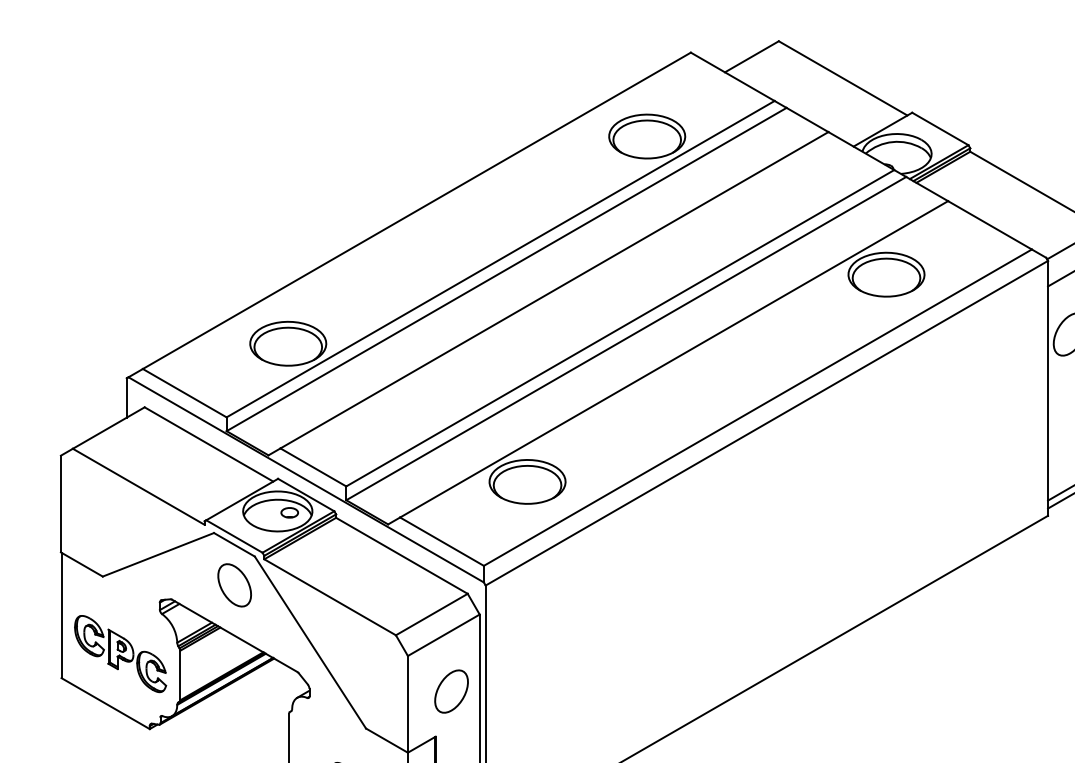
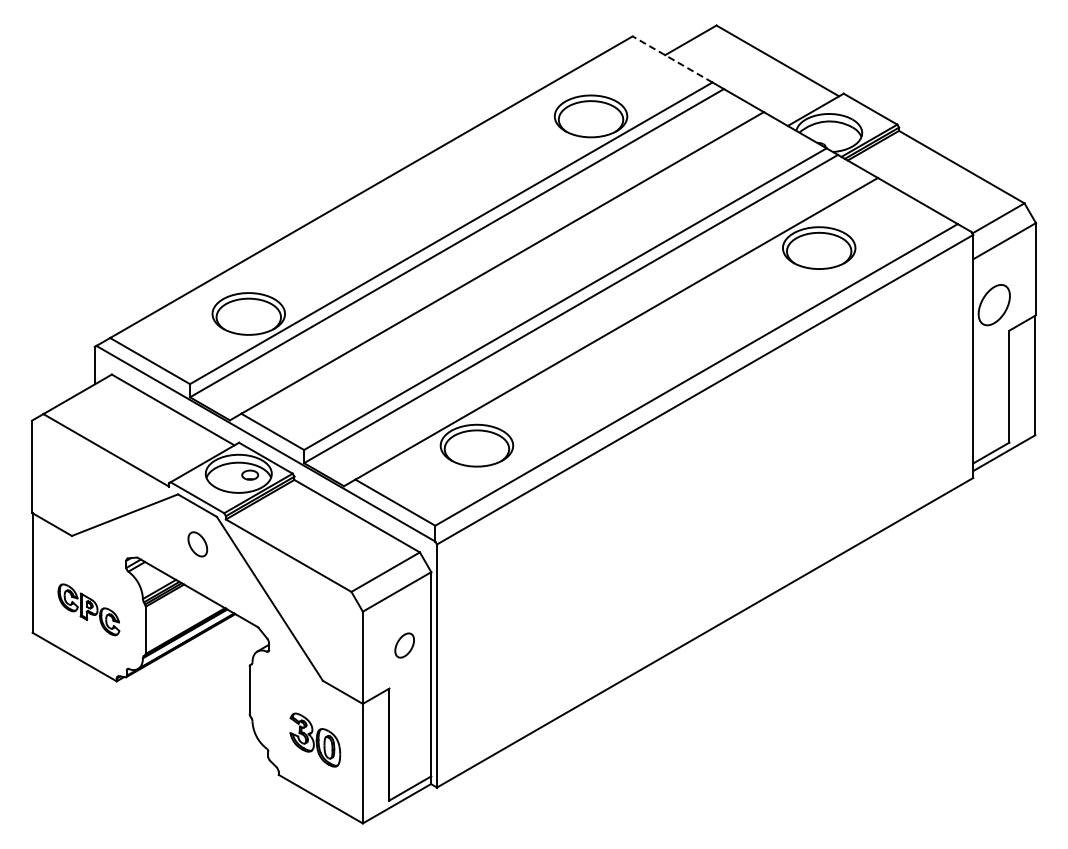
line: (732, 76) -> (672, 59), solid -> dashed
part: (234, 585) -> (197, 544), size x0.6
part: (120, 653) -> (88, 609), size x0.7
part: (451, 691) -> (404, 645), size x0.6

